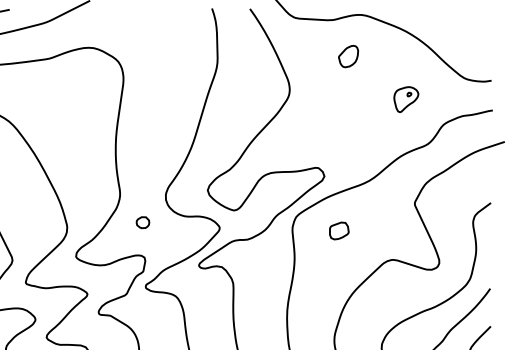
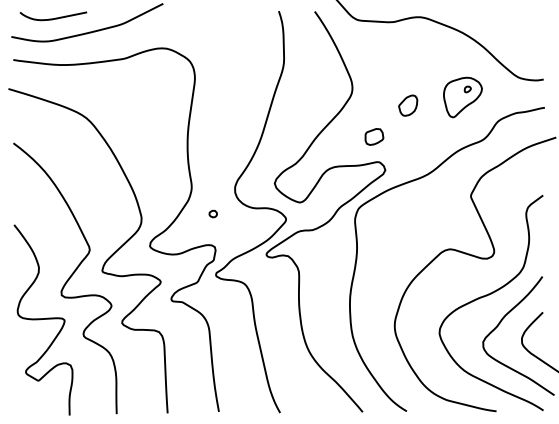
part: (348, 56) -> (408, 105), moved
part: (405, 99) -> (462, 97), size x1.67
part: (142, 222) -> (212, 213), size x0.62
part: (339, 230) -> (374, 136), moved

